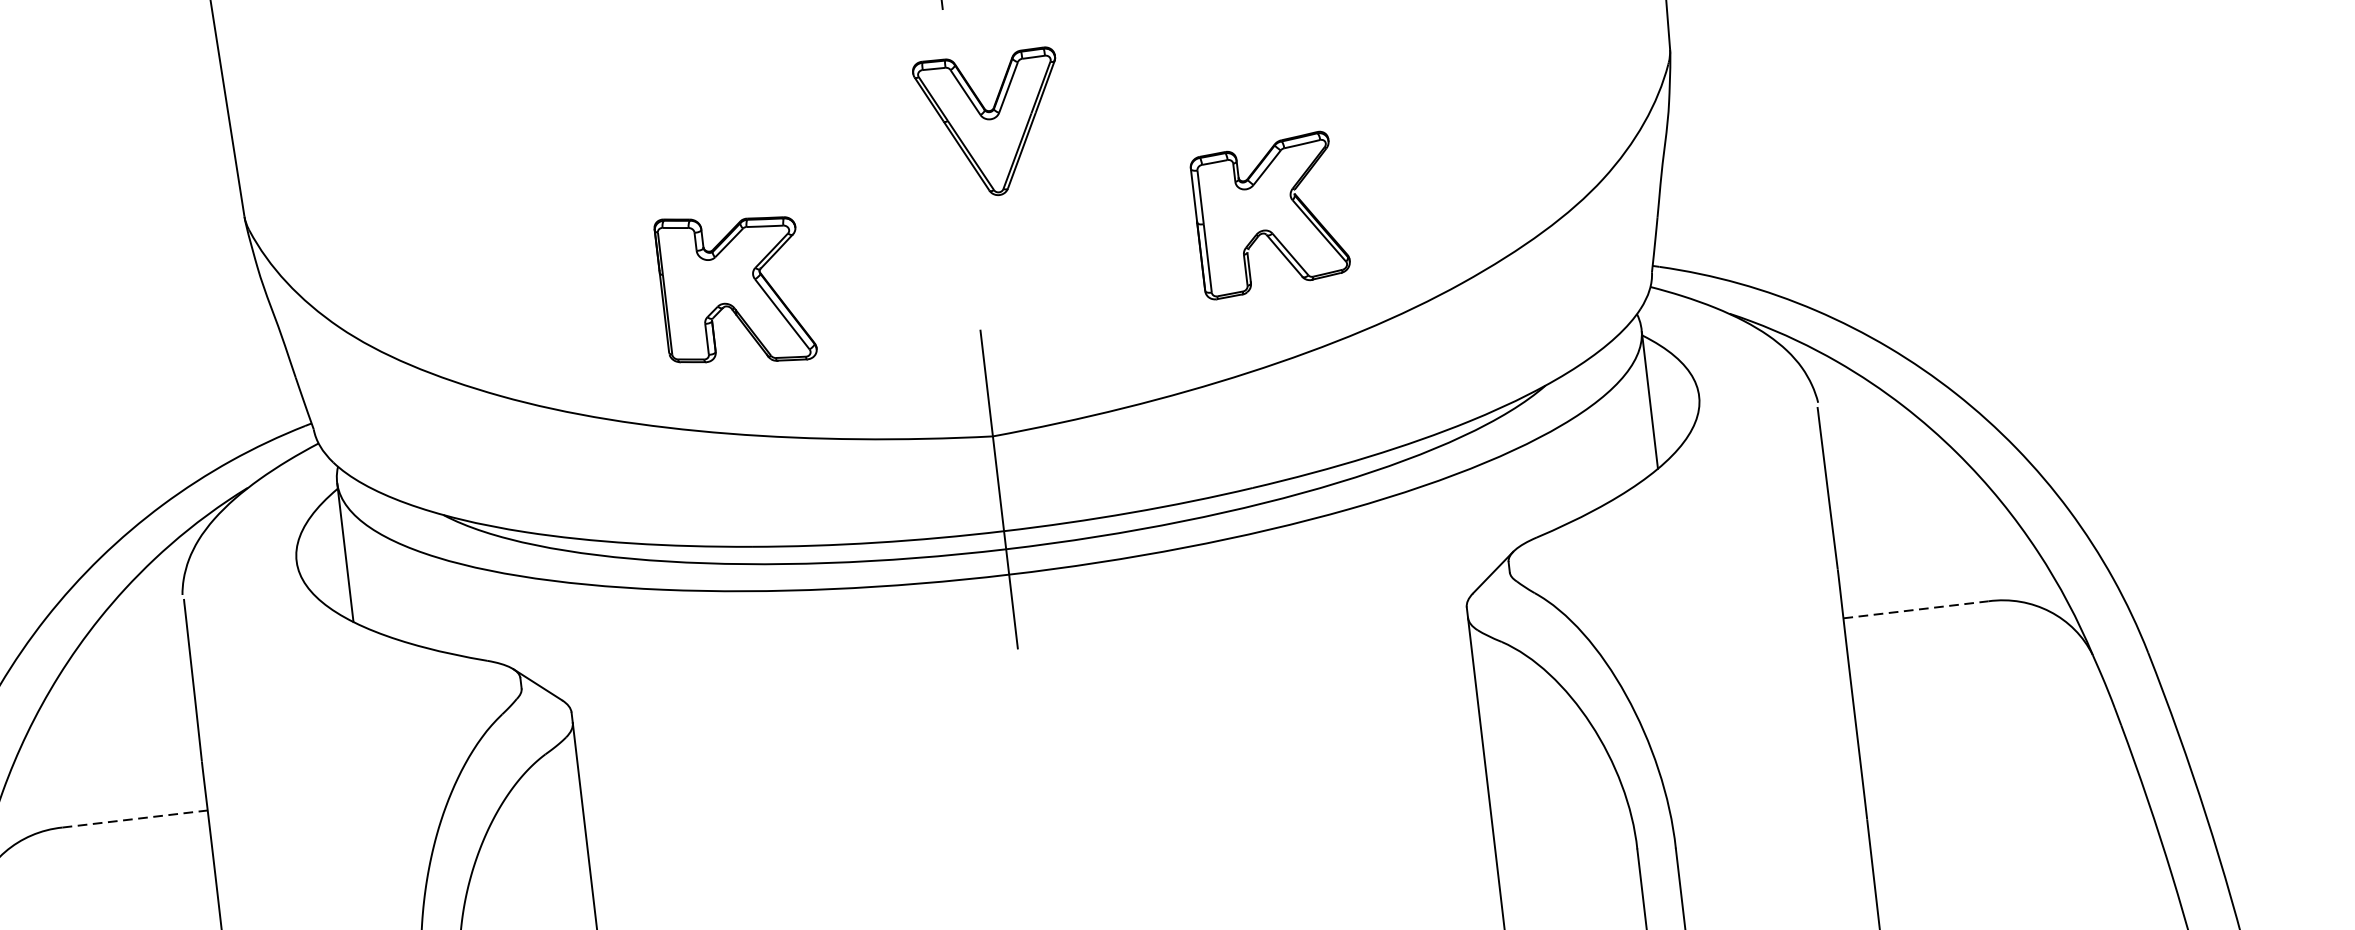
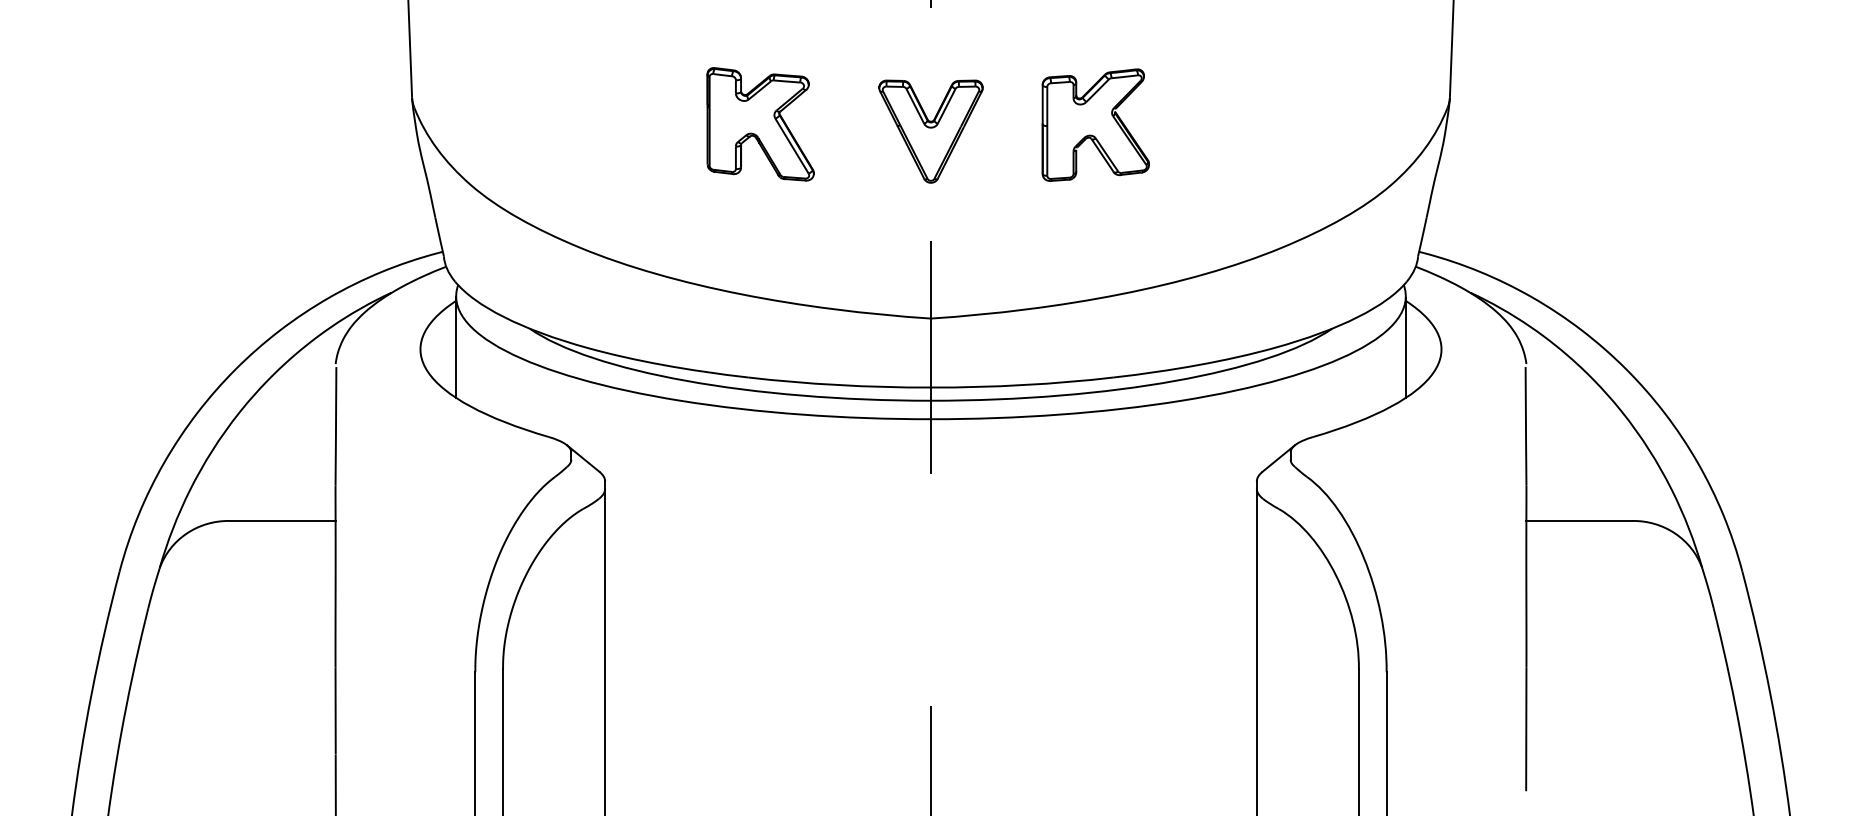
part: (990, 124) -> (930, 131), moved
part: (1269, 214) -> (1095, 124), moved
part: (735, 289) -> (760, 124), moved
line: (1916, 609) -> (1579, 520), dashed -> solid
line: (134, 818) -> (282, 520), dashed -> solid

